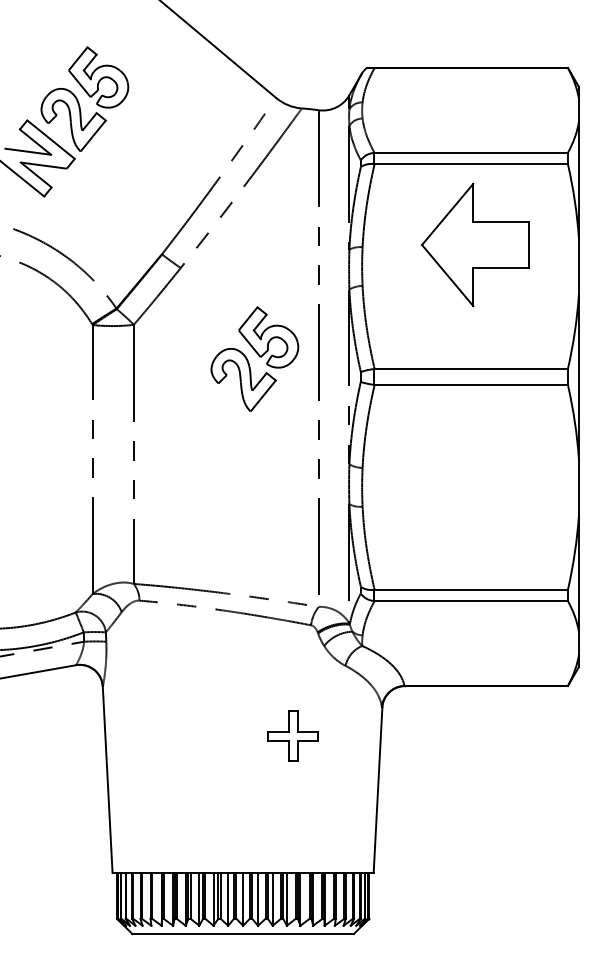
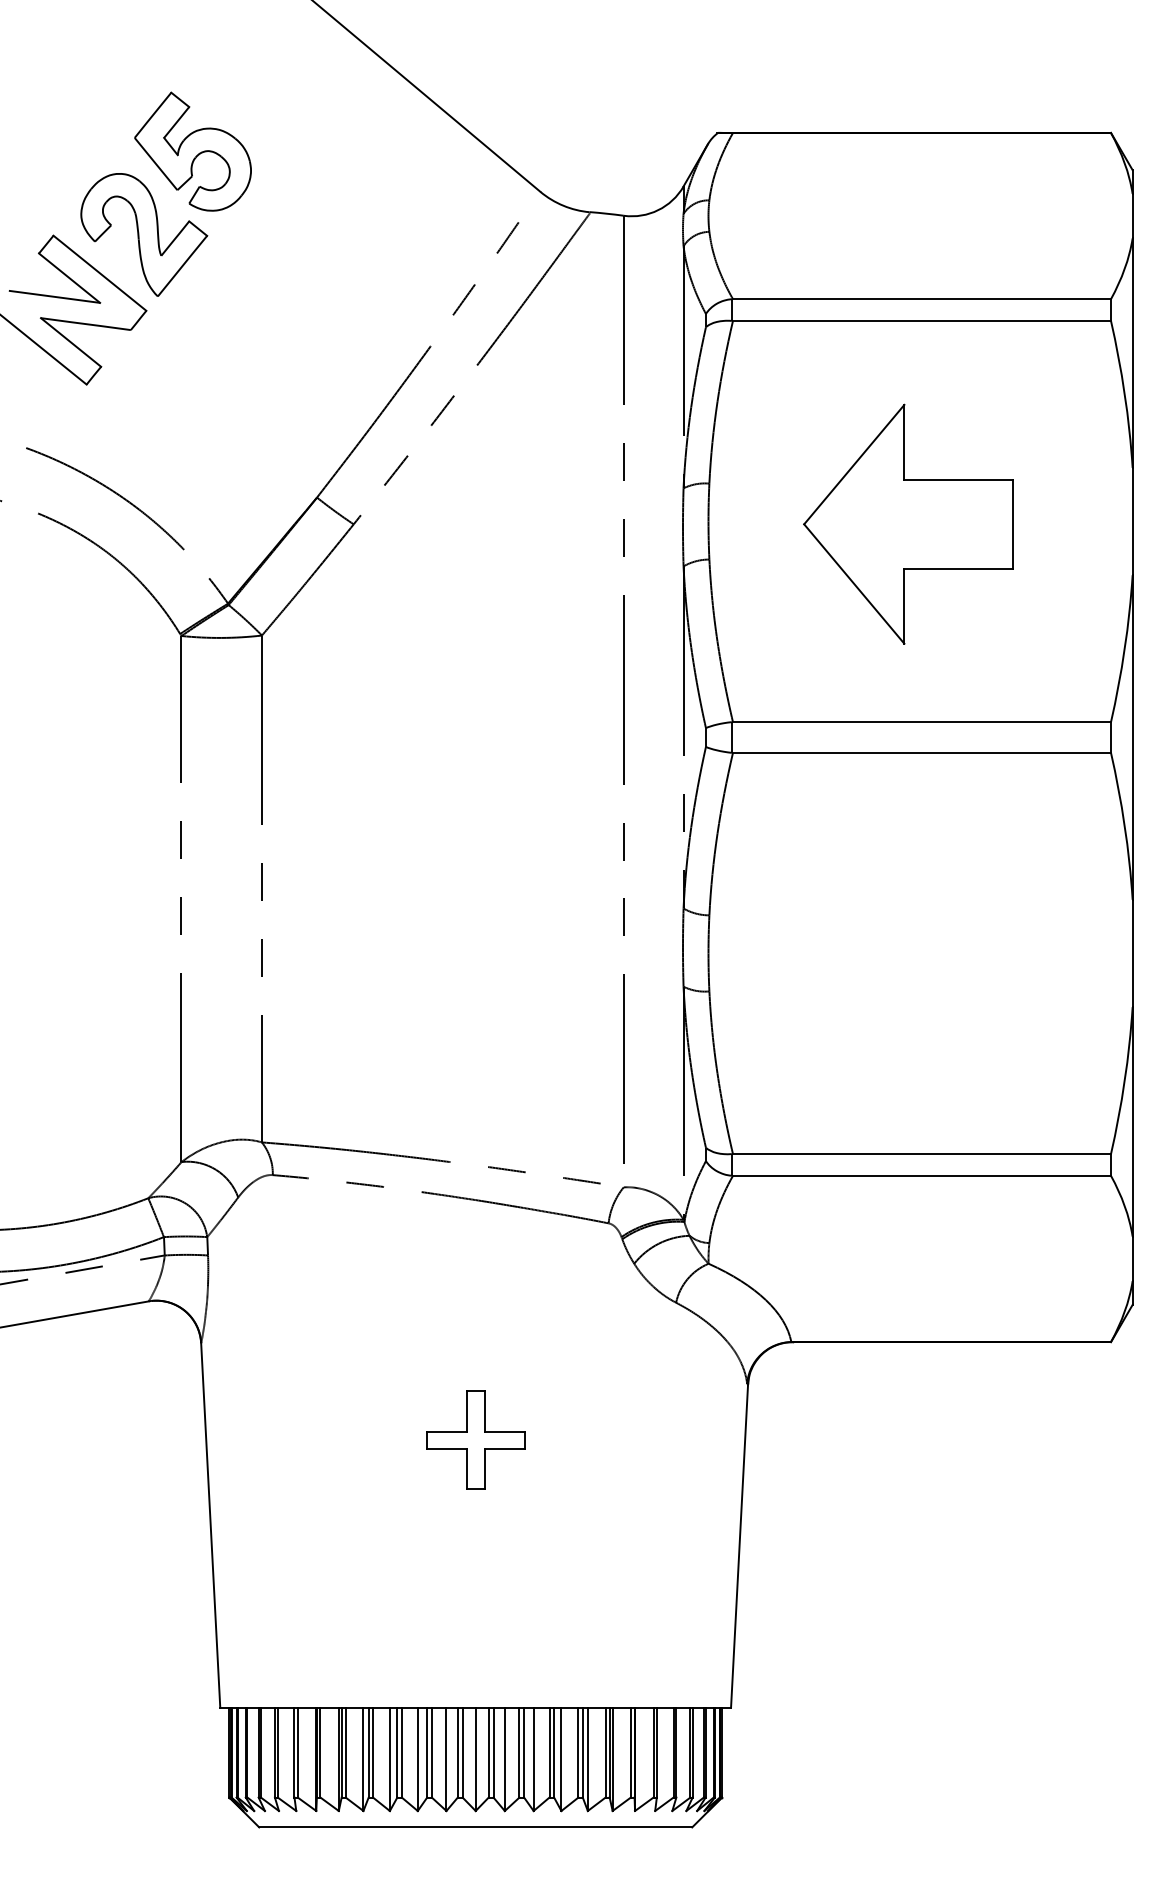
part: (475, 244) -> (908, 523), moved
part: (254, 358) -> (497, 701), removed
part: (292, 735) -> (474, 1438), moved

